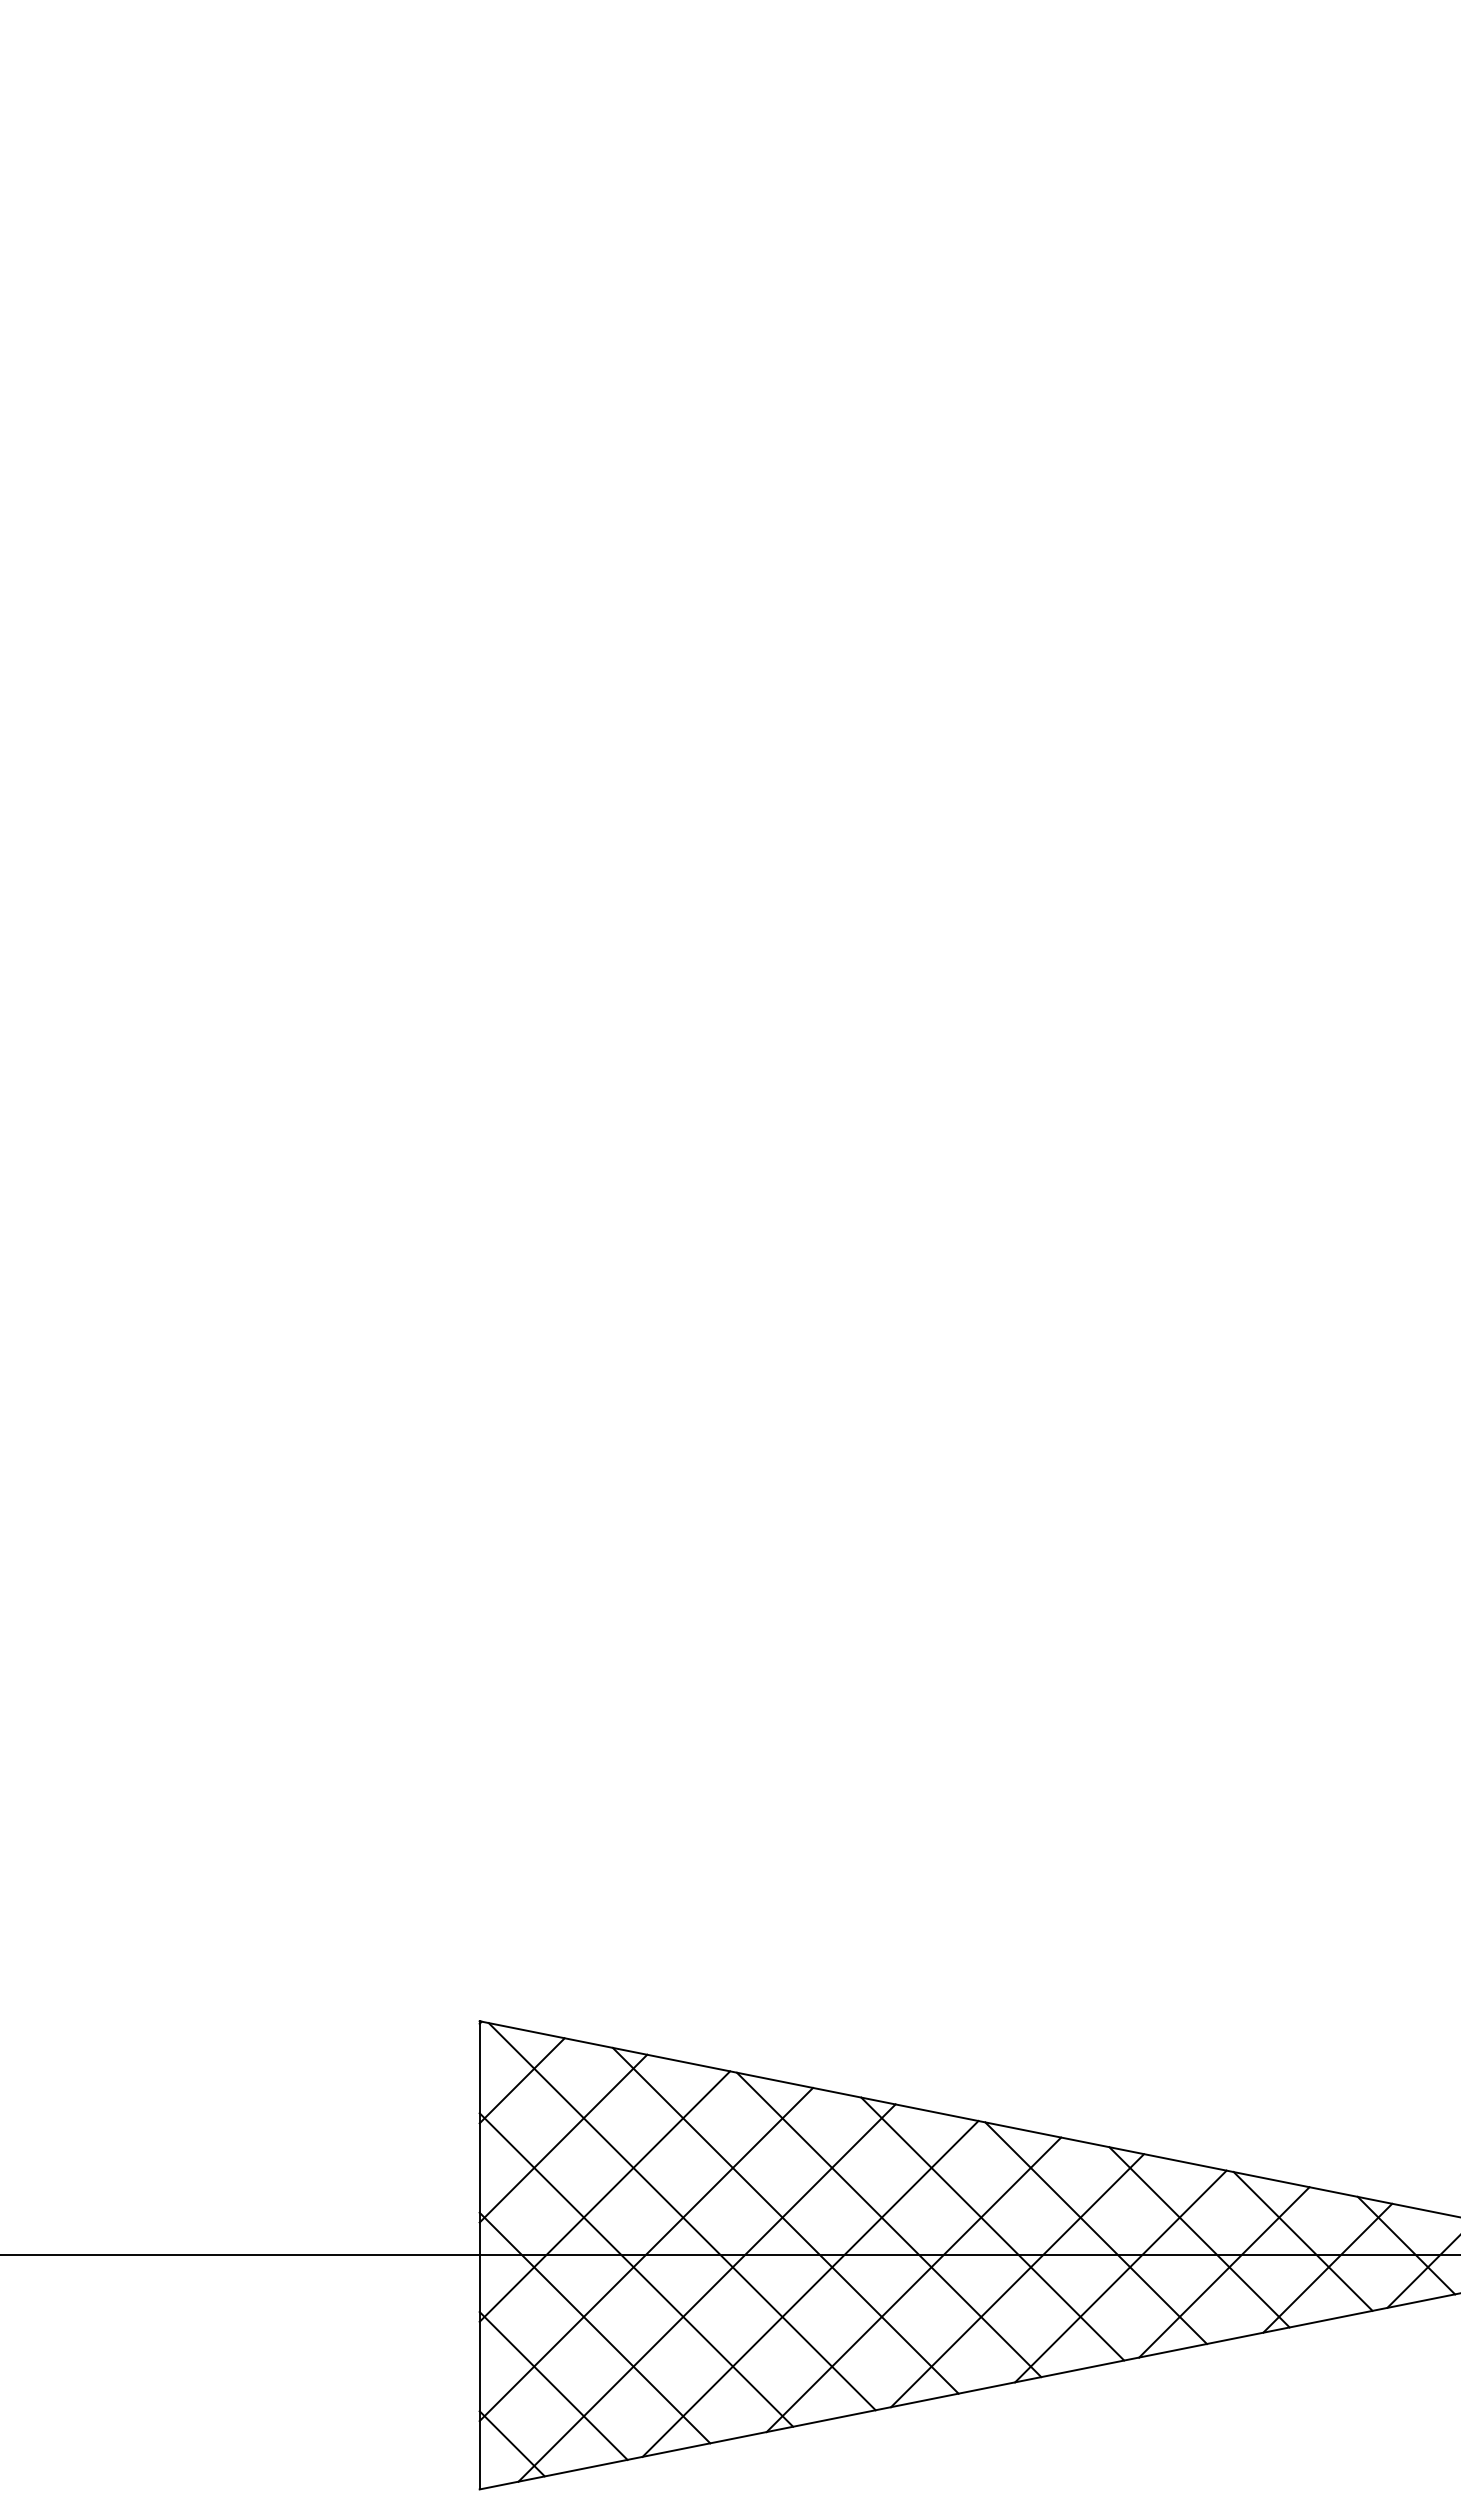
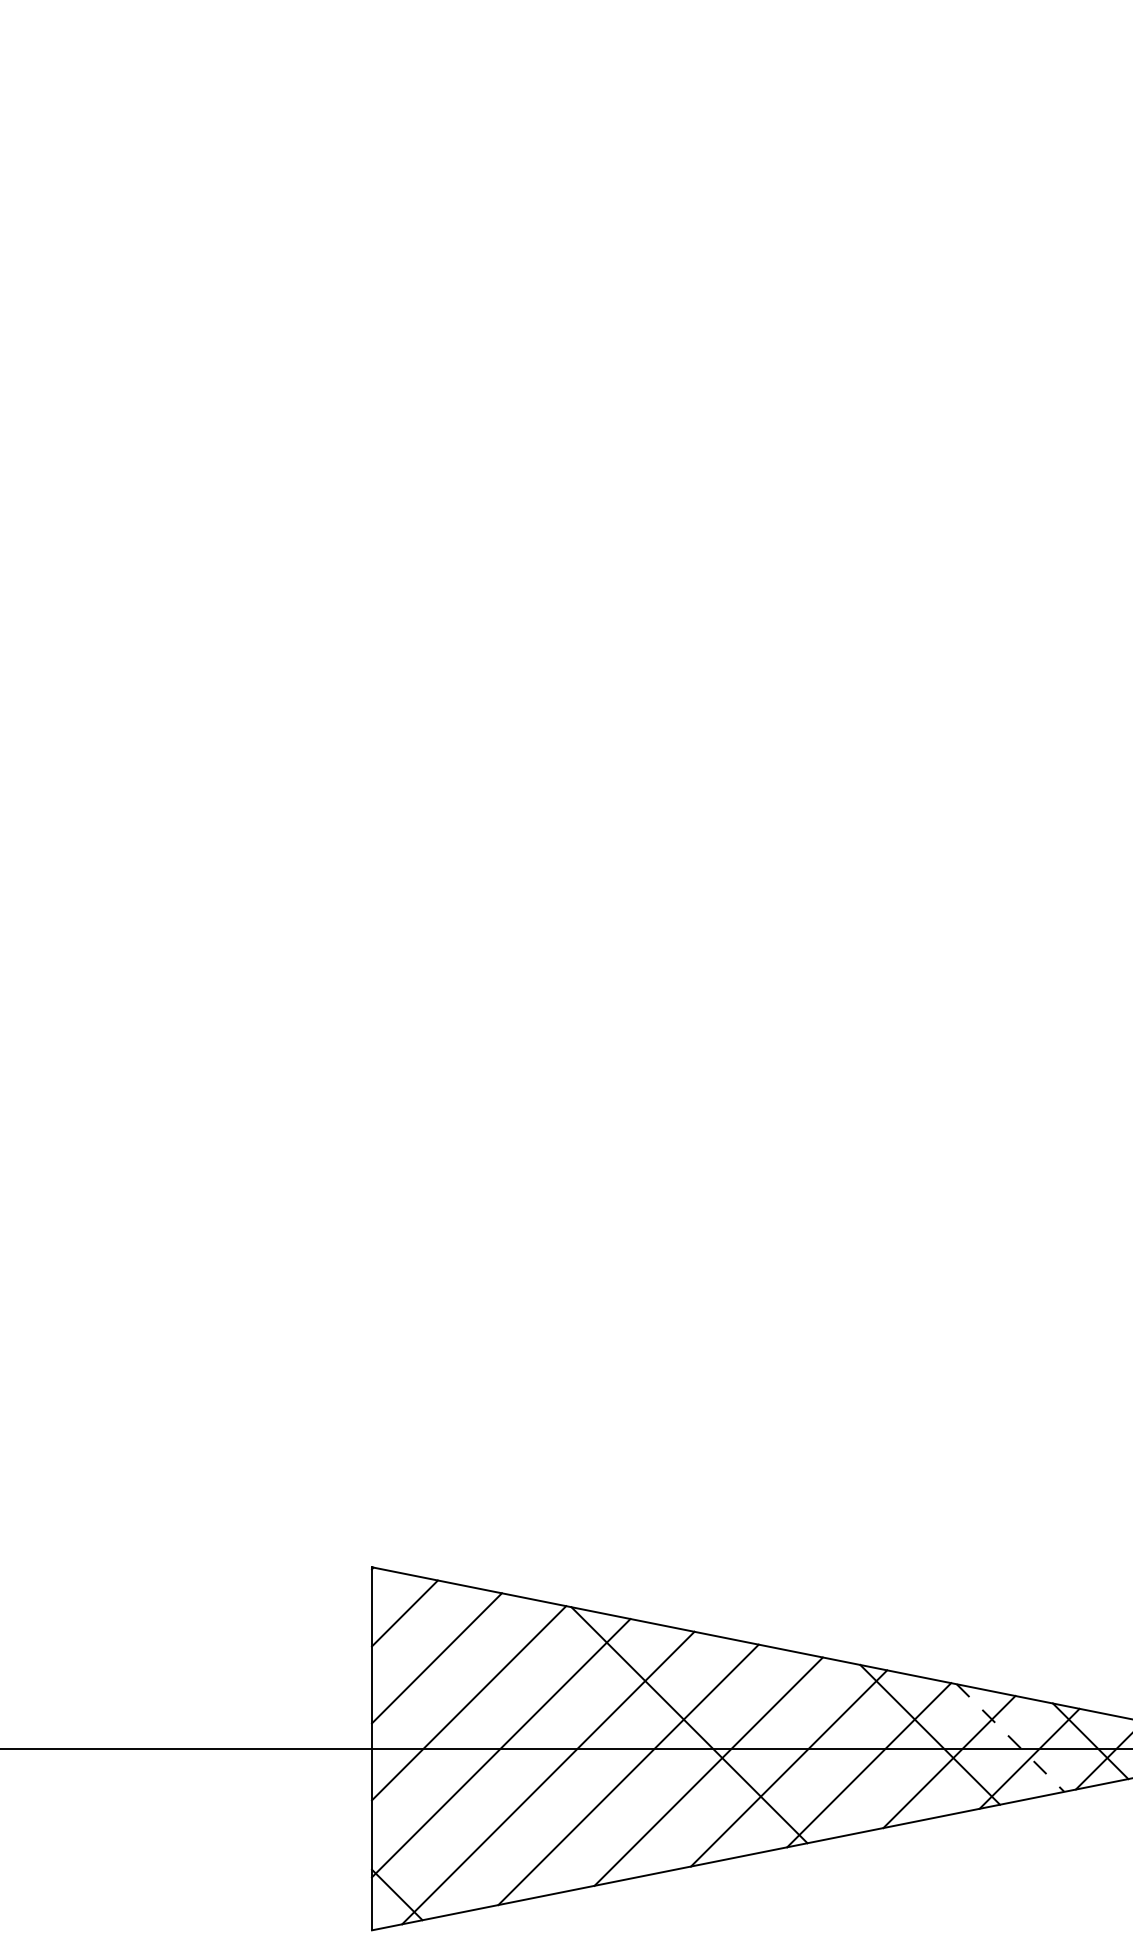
line: (681, 2216) -> (528, 1718), removed
line: (785, 2220) -> (609, 1721), removed
line: (992, 2228) -> (769, 1728), removed
line: (1096, 2233) -> (850, 1731), removed
line: (1303, 2241) -> (1010, 1738), solid -> dashed
line: (636, 2269) -> (493, 1759), removed
line: (594, 2327) -> (461, 1804), removed
line: (553, 2385) -> (429, 1849), removed

